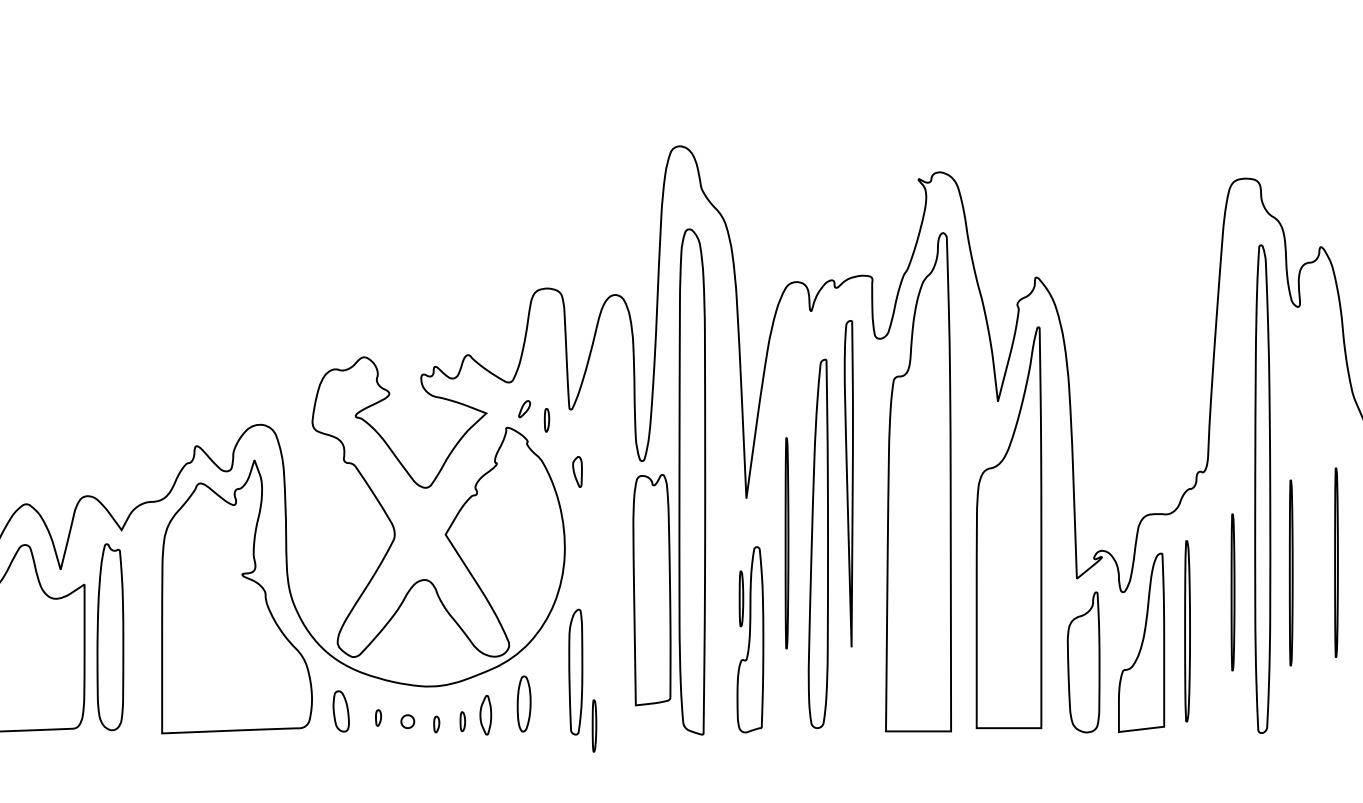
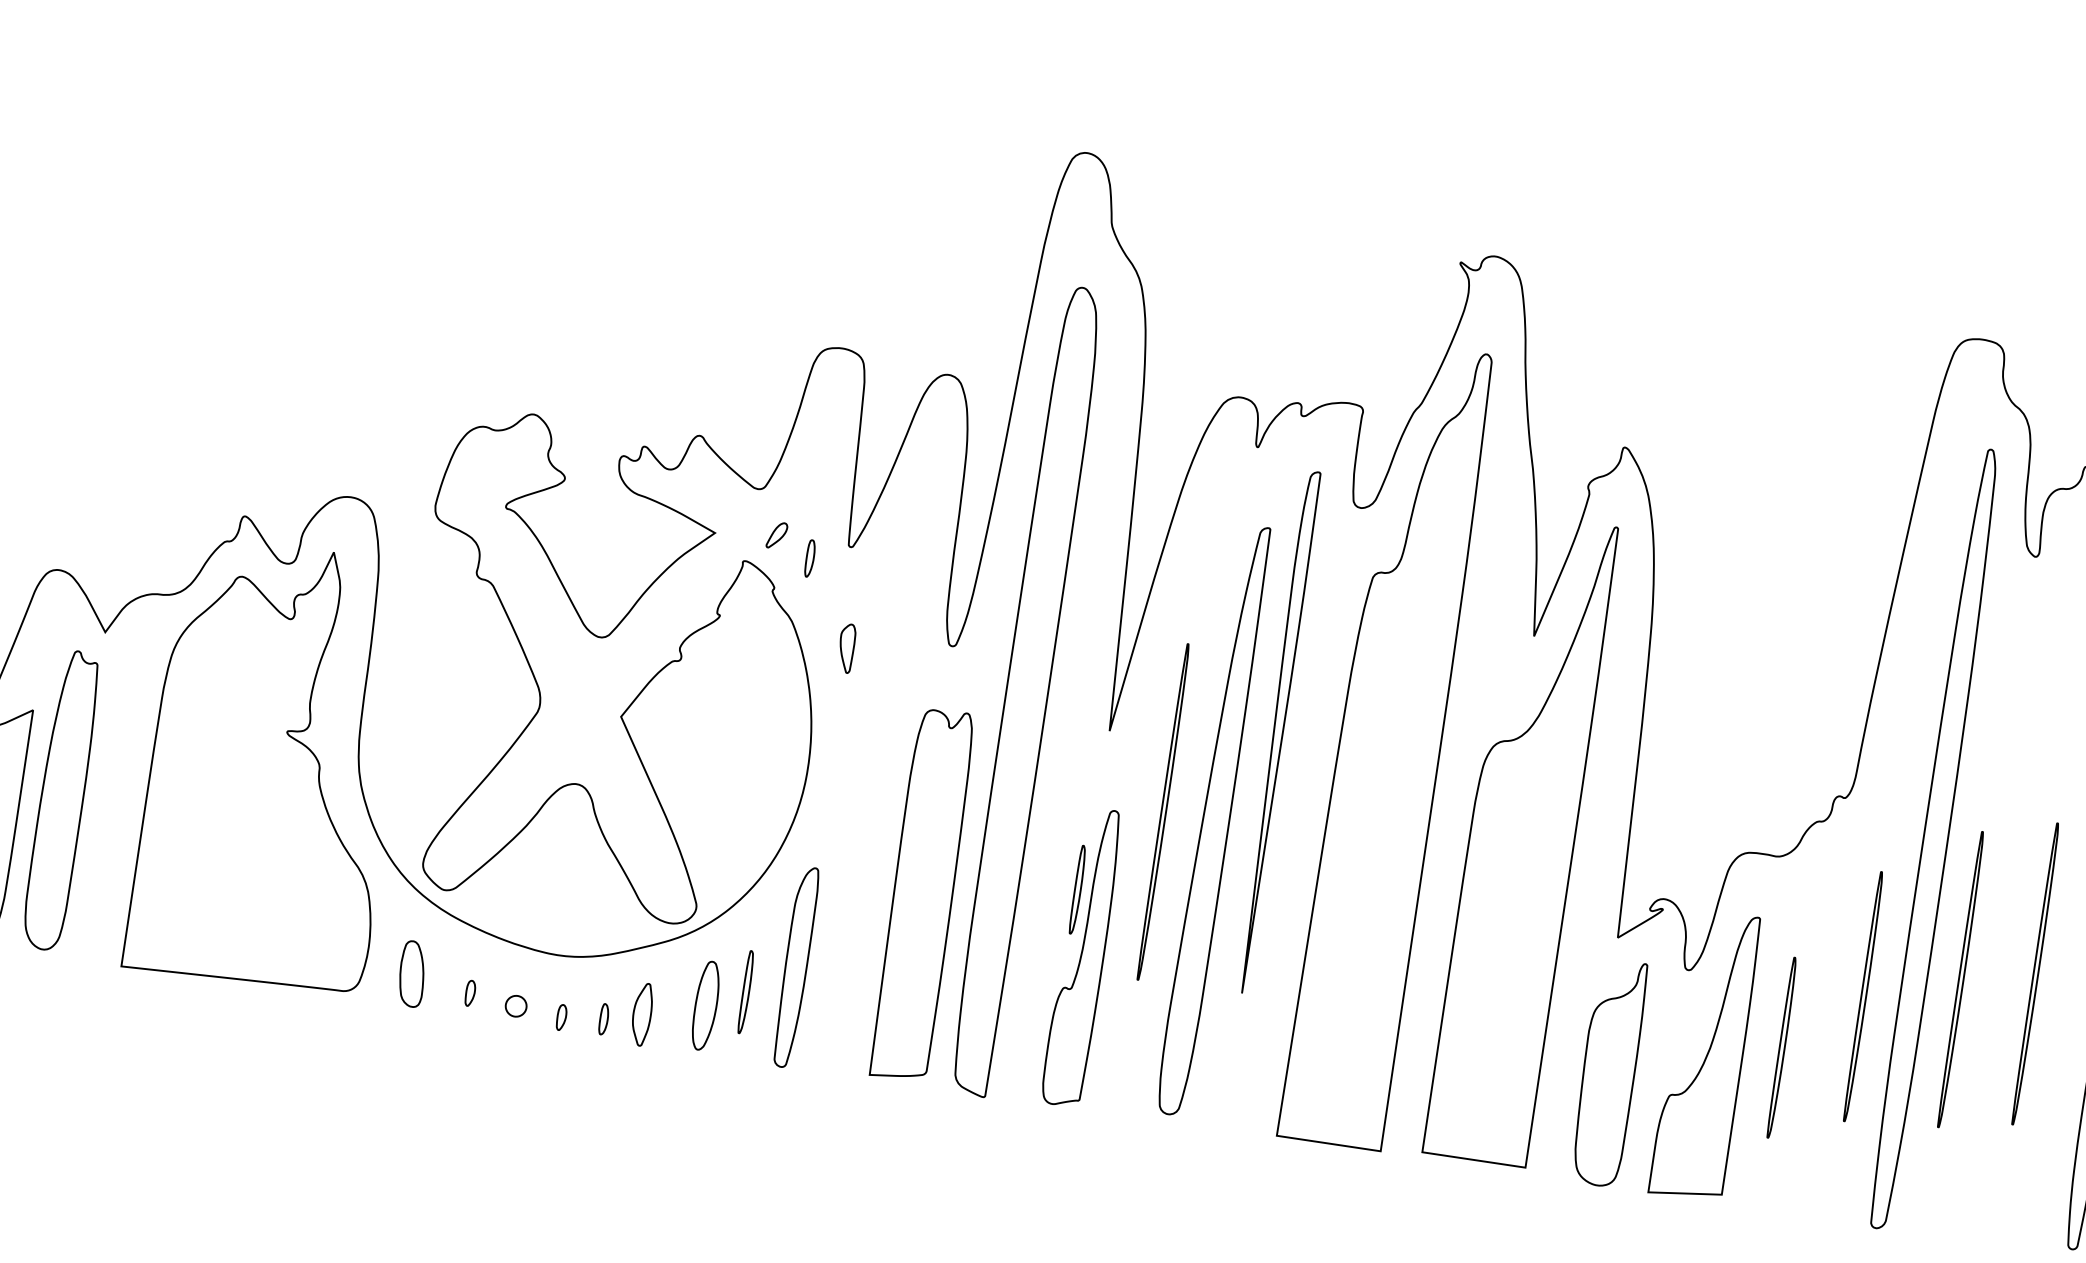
part: (651, 590) -> (922, 895), moved
part: (1187, 630) -> (1781, 1046), size x0.62
part: (594, 725) -> (746, 991), moved

